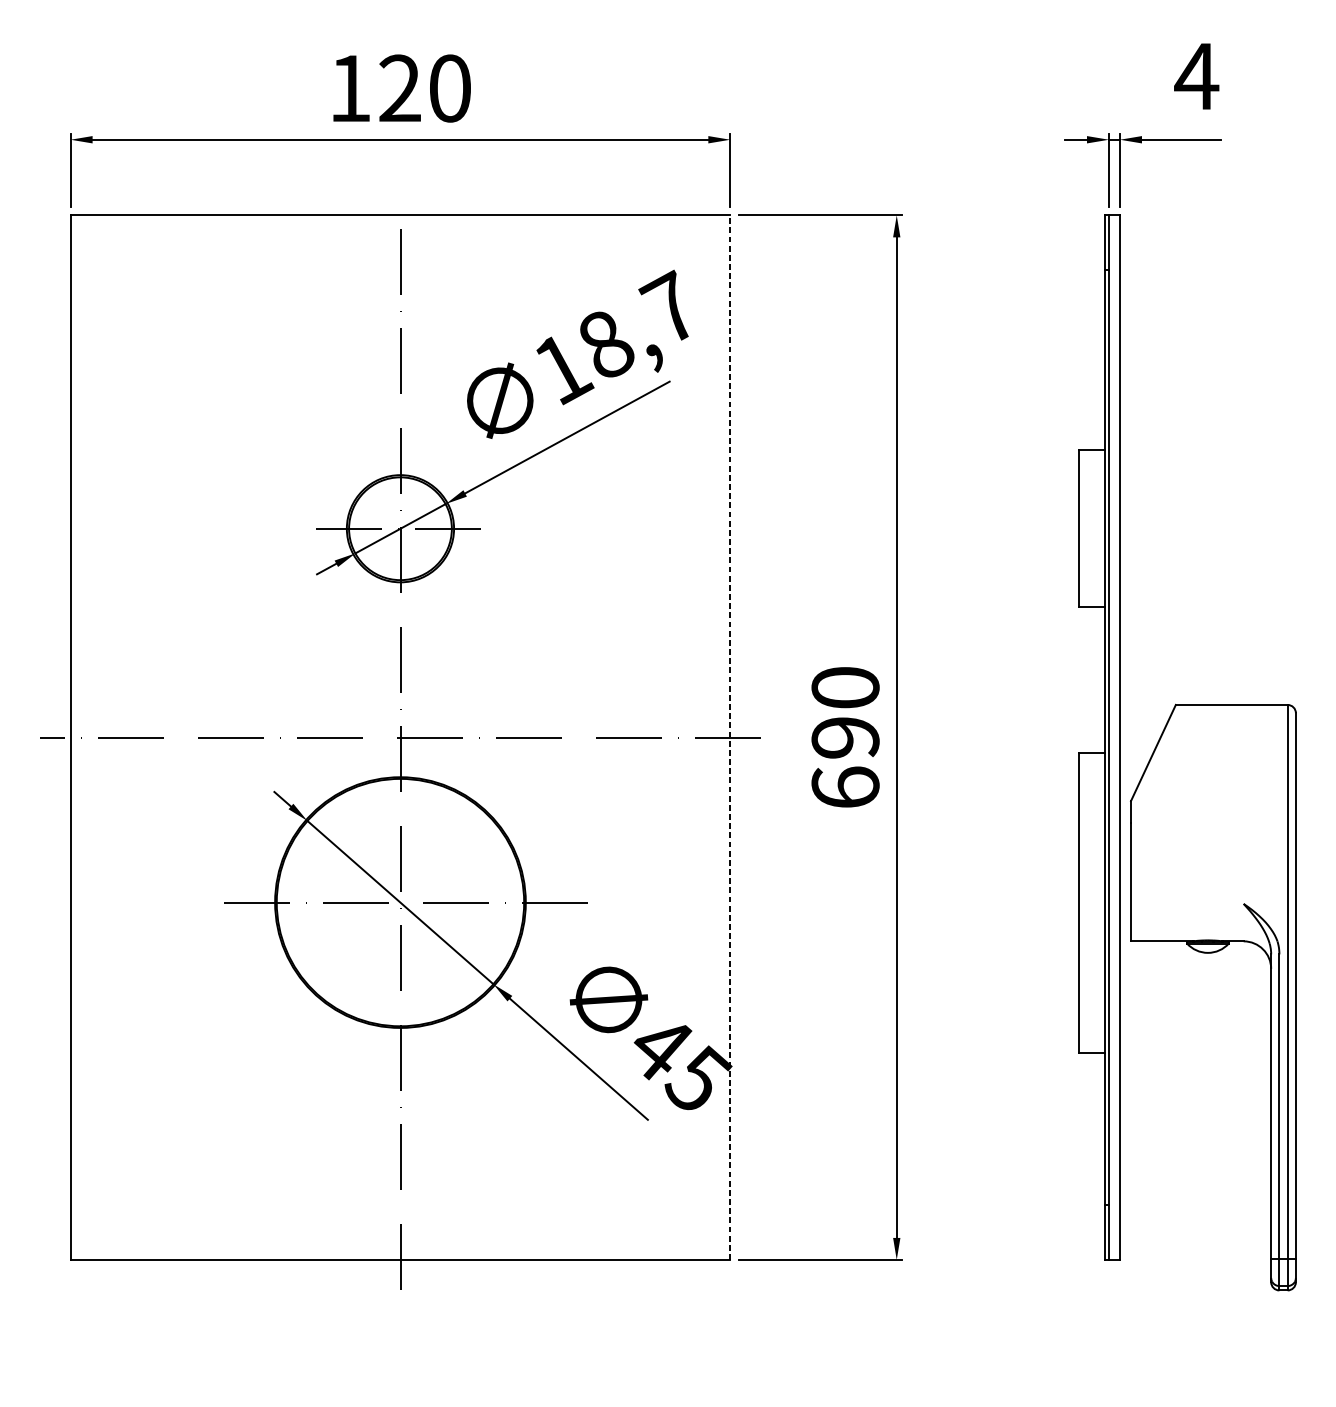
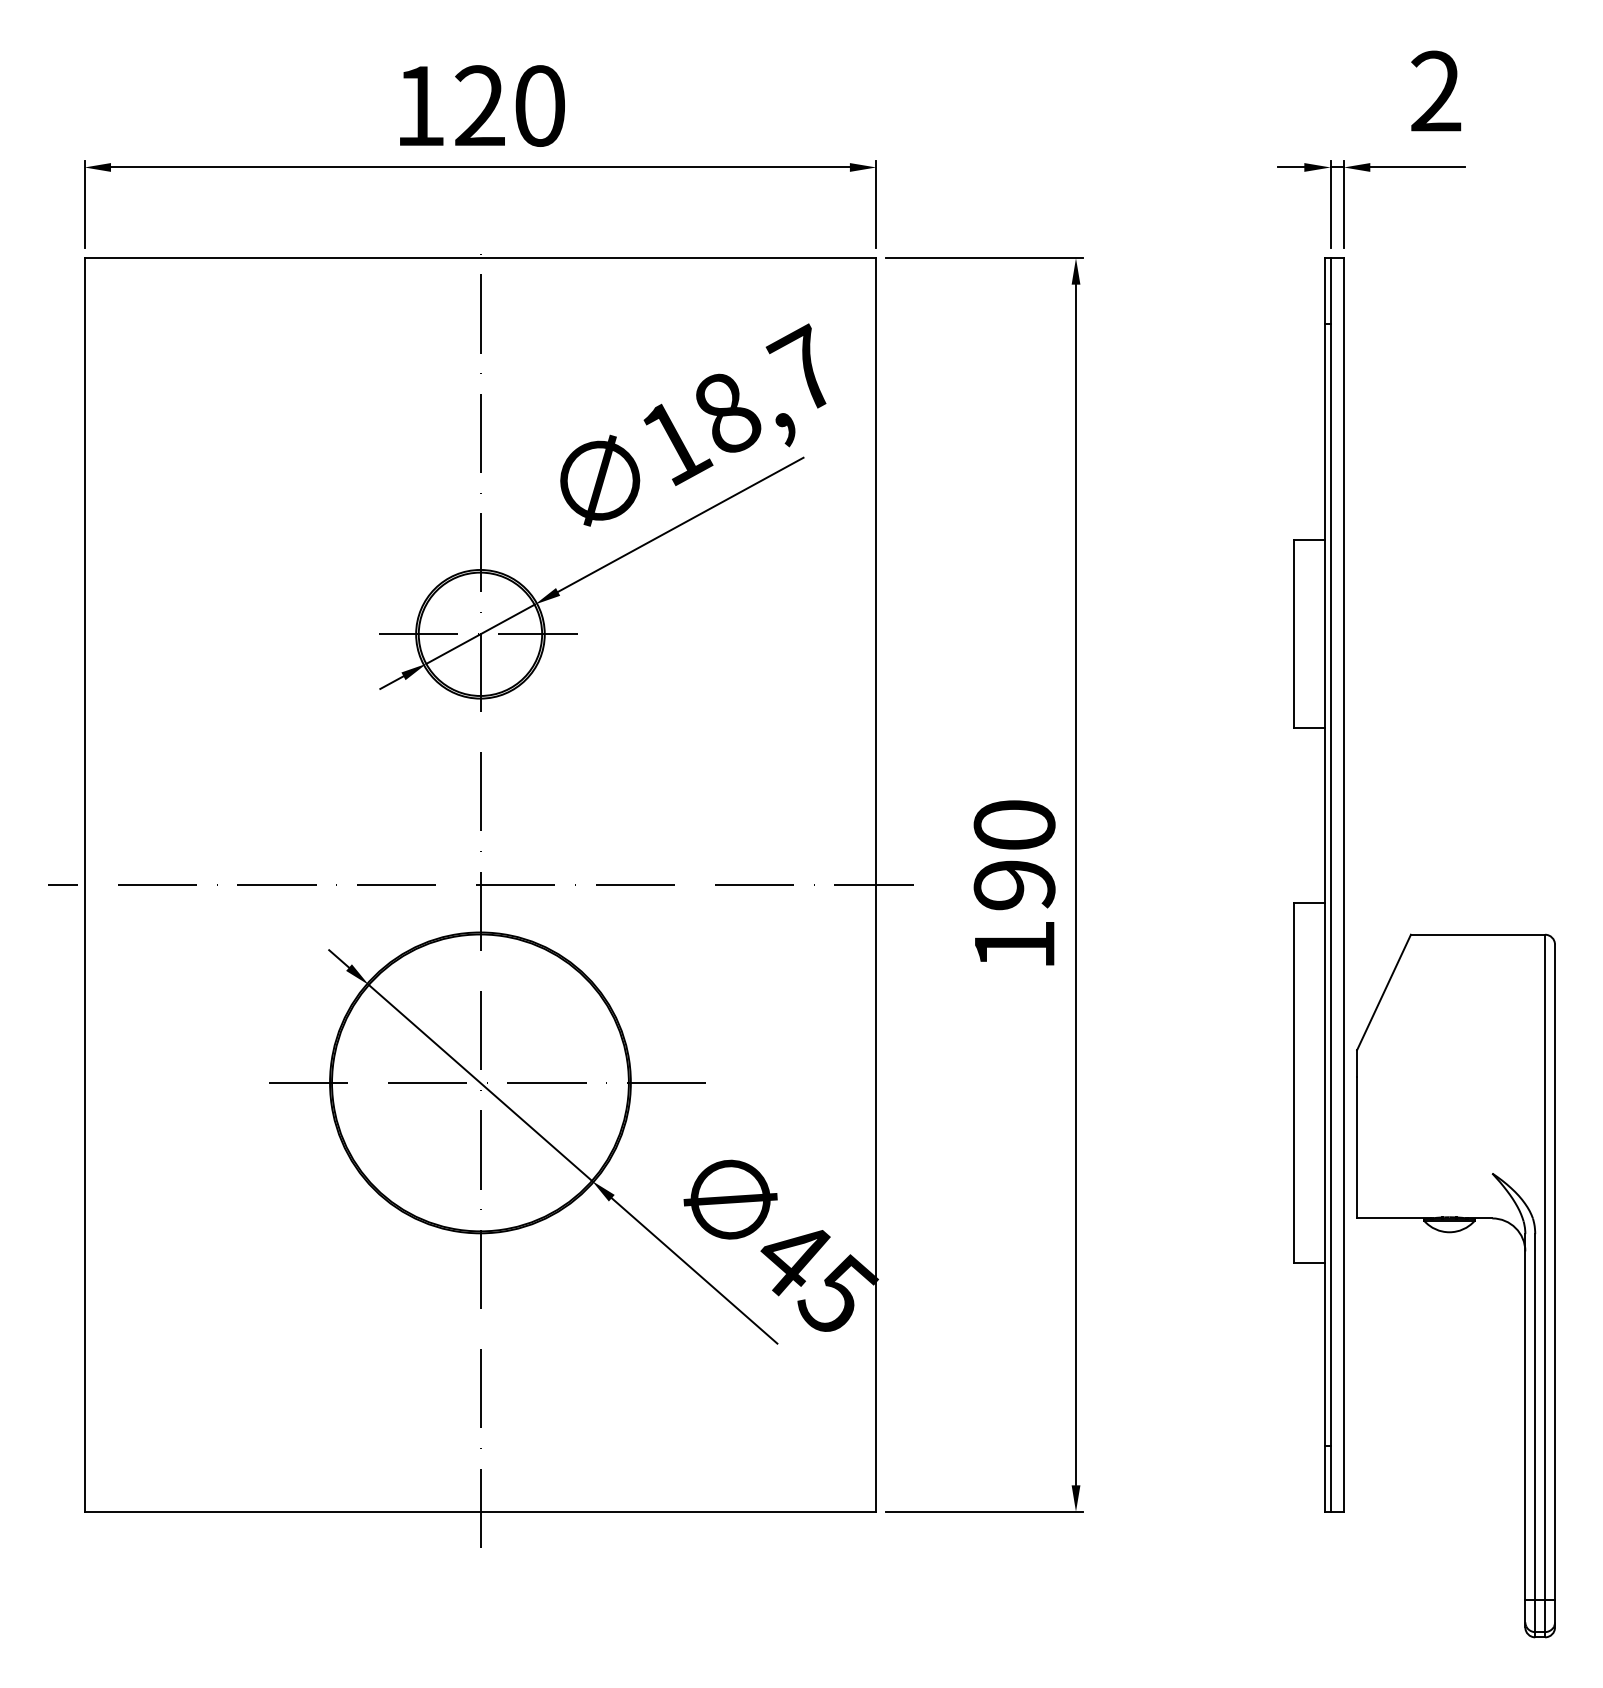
text: (1196, 75) -> (1435, 90), 4 -> 2
line: (730, 738) -> (876, 885), dashed -> solid
text: (845, 786) -> (1014, 943), 690 -> 190
part: (1209, 953) -> (1451, 1233), moved

